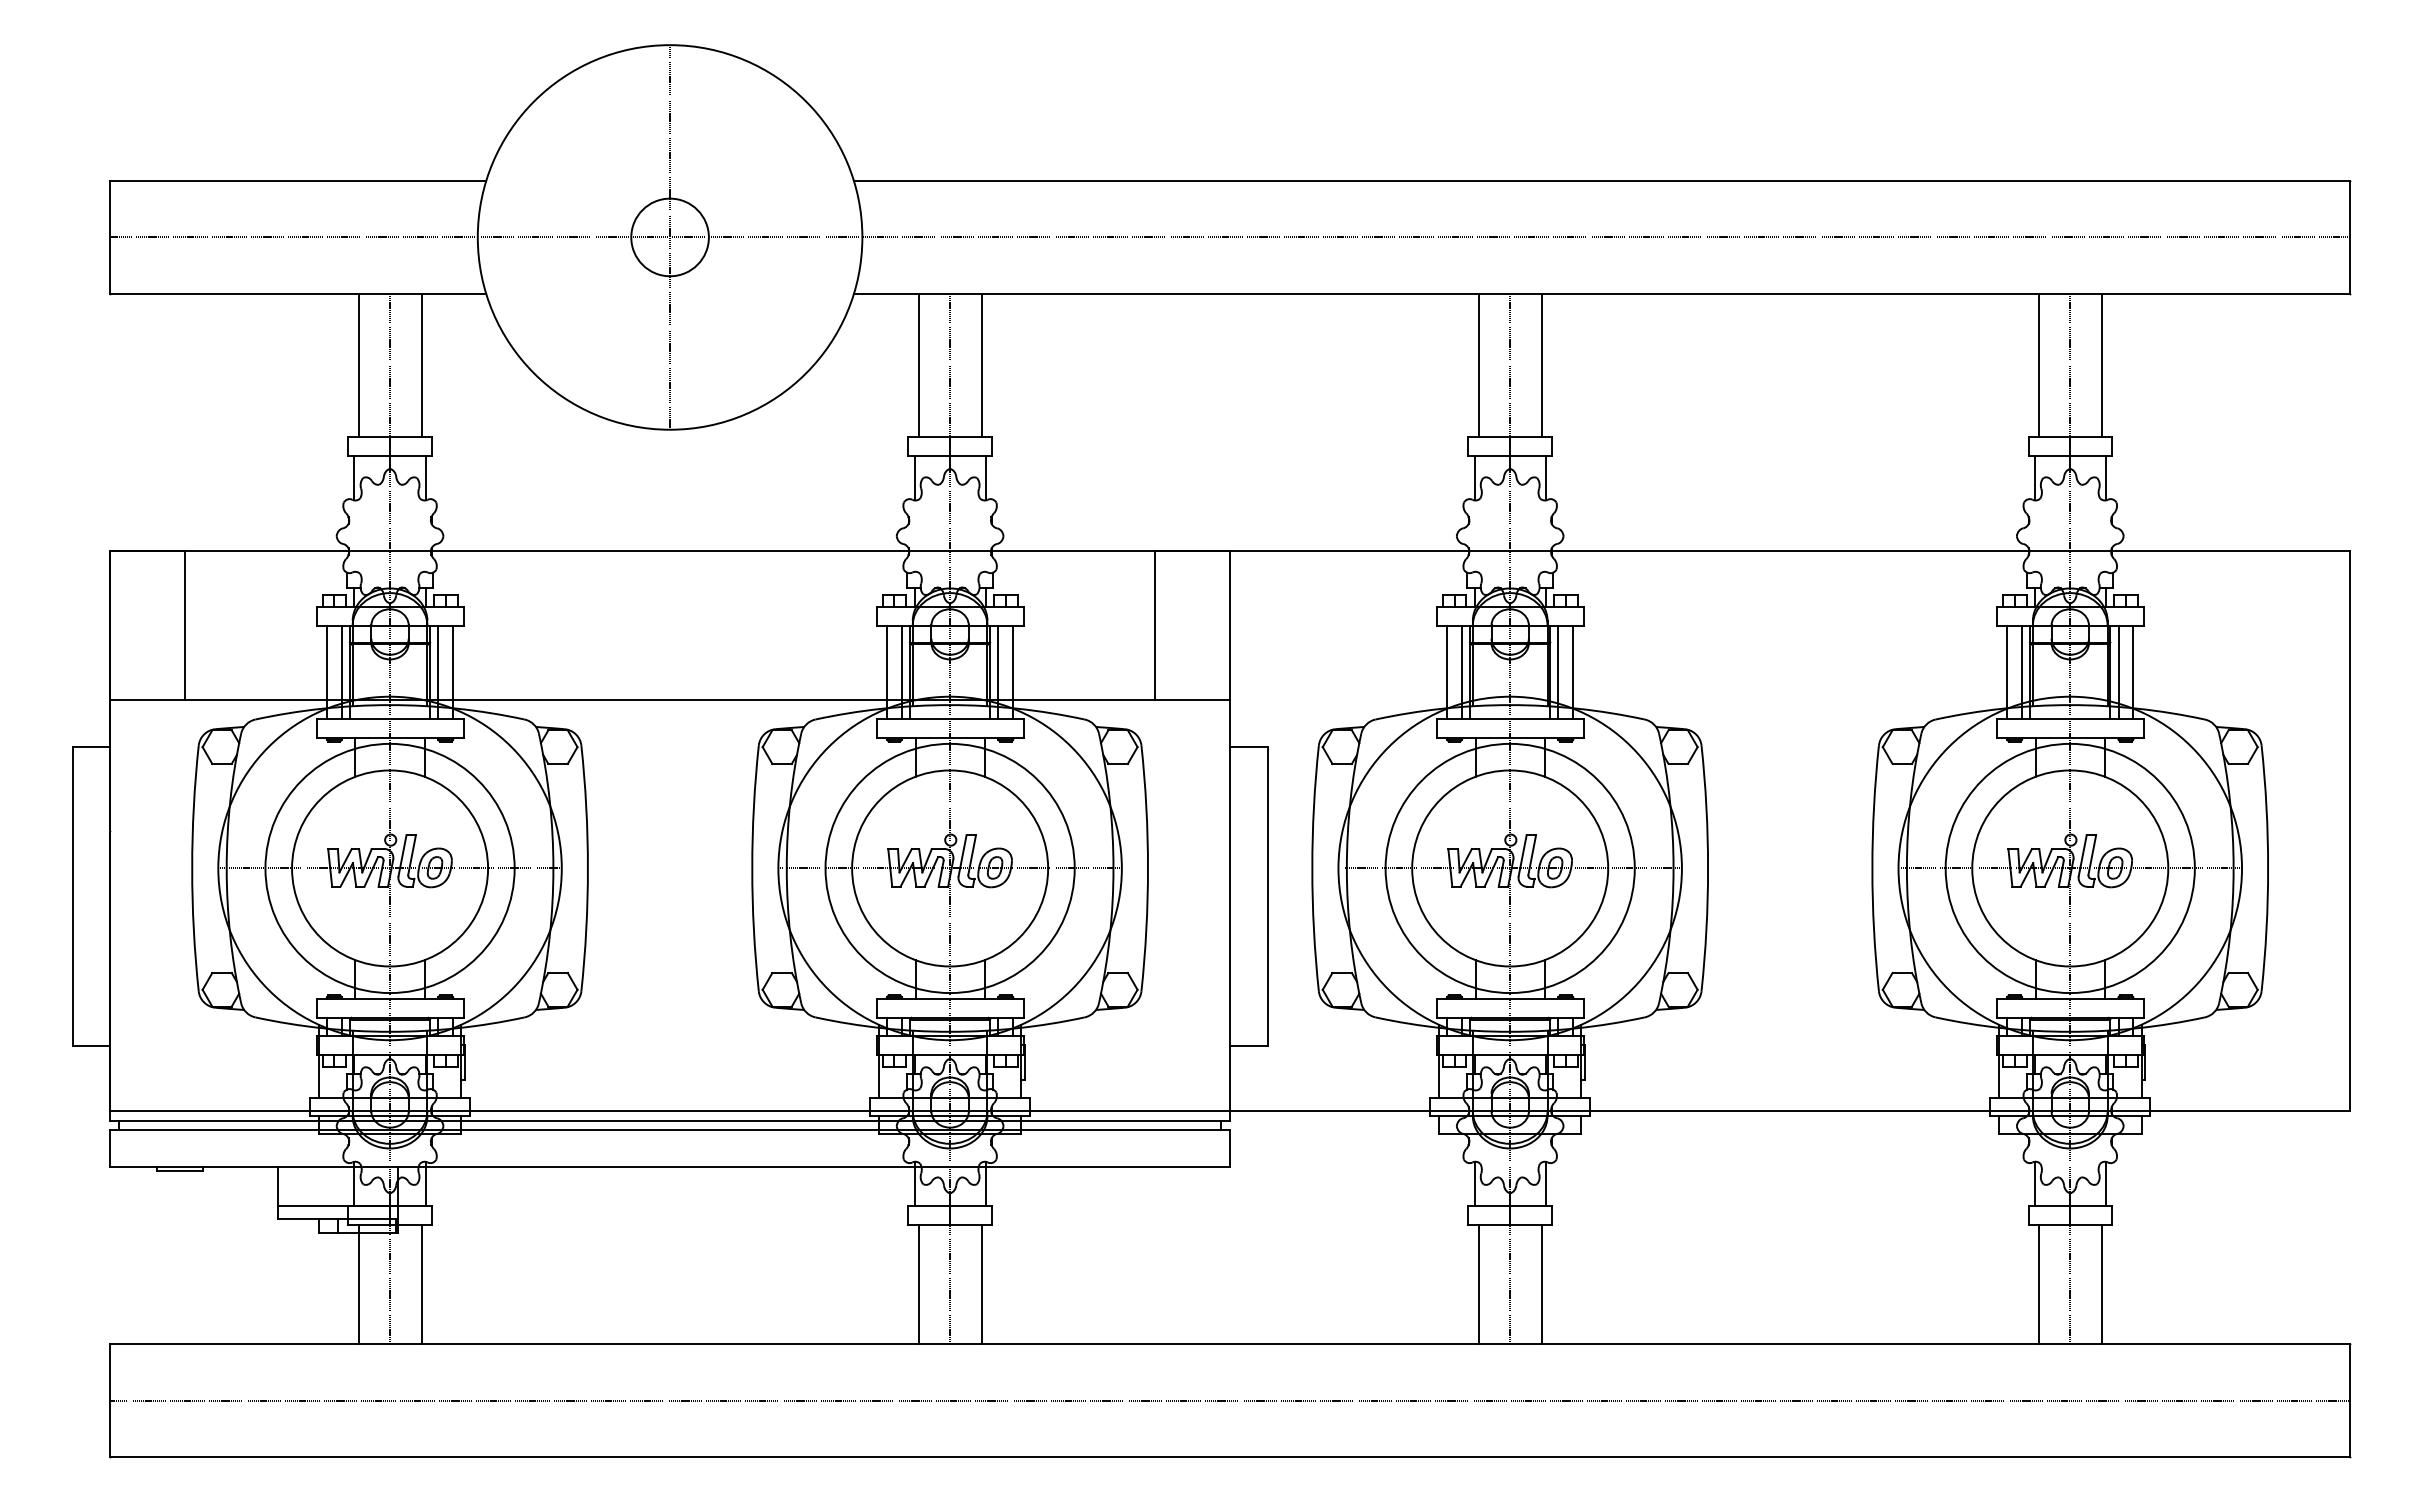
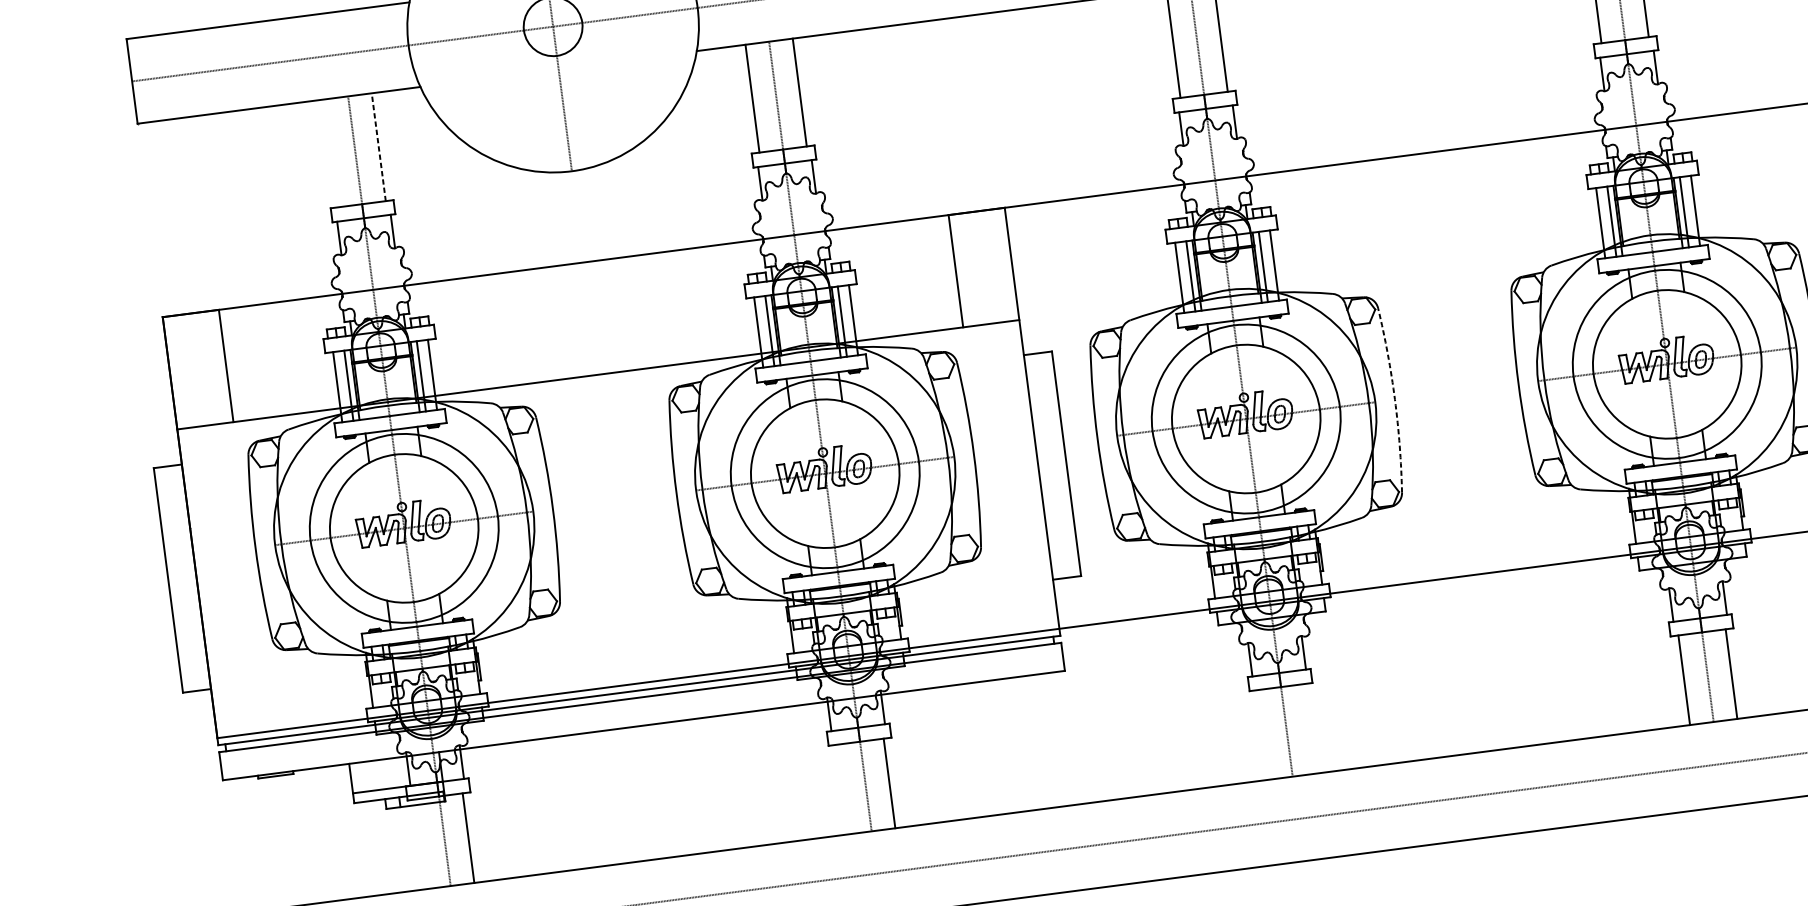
line: (358, 365) -> (331, 153), removed
line: (421, 365) -> (378, 147), solid -> dashed
arc: (1708, 868) -> (1395, 399), solid -> dashed
line: (358, 1284) -> (421, 844), removed
line: (918, 1284) -> (842, 789), removed
line: (1478, 1284) -> (1263, 734), removed
line: (1541, 1284) -> (1310, 728), removed

